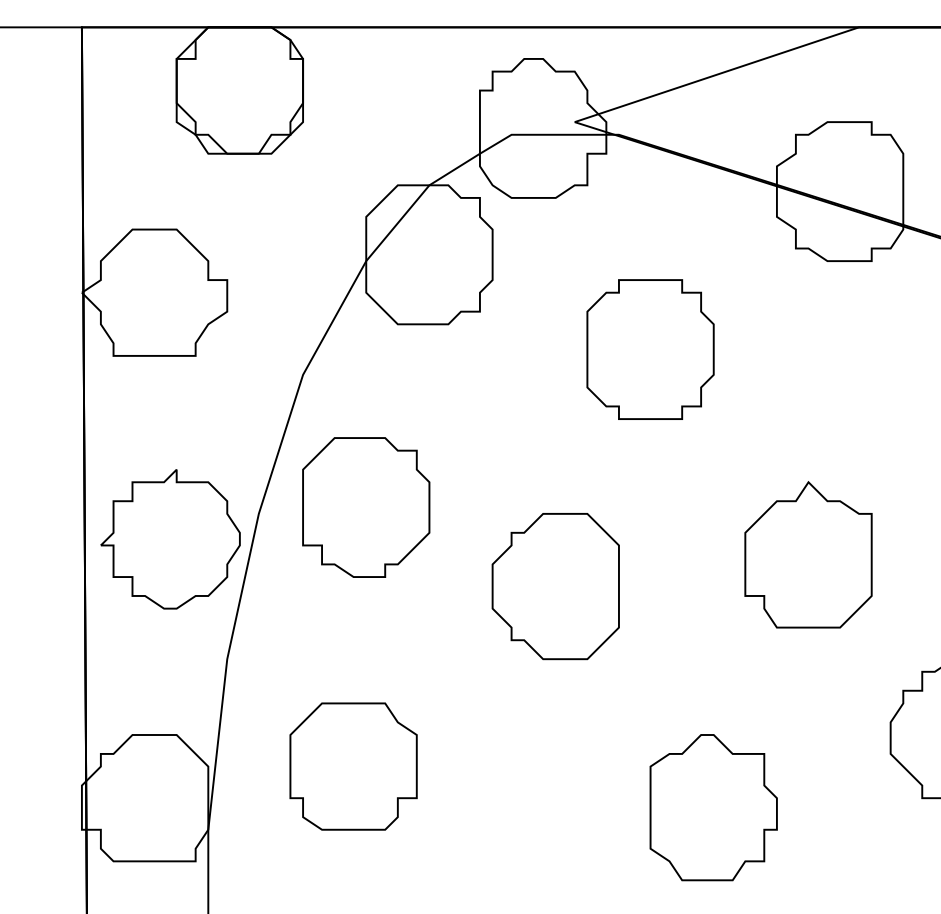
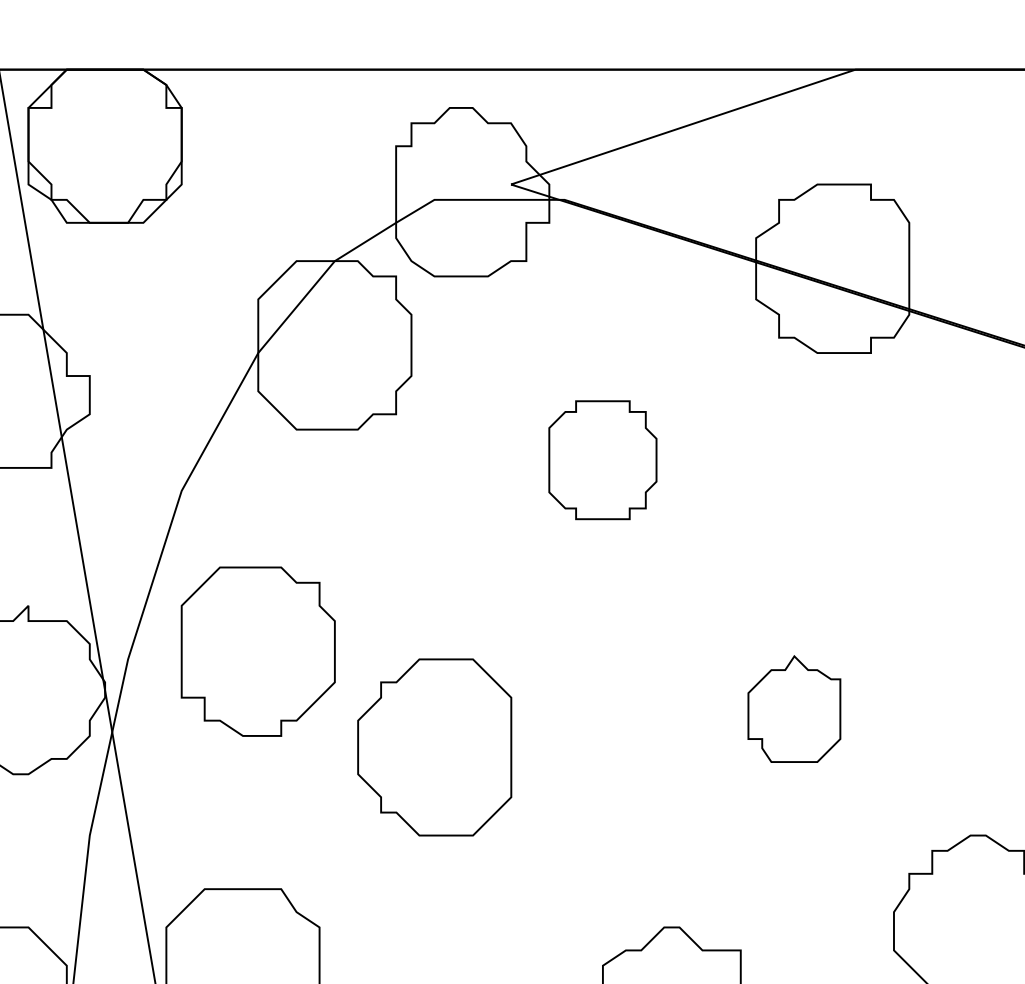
part: (650, 349) -> (602, 460), size x0.7
part: (808, 554) -> (794, 708), size x0.6
part: (555, 586) -> (434, 747), moved

